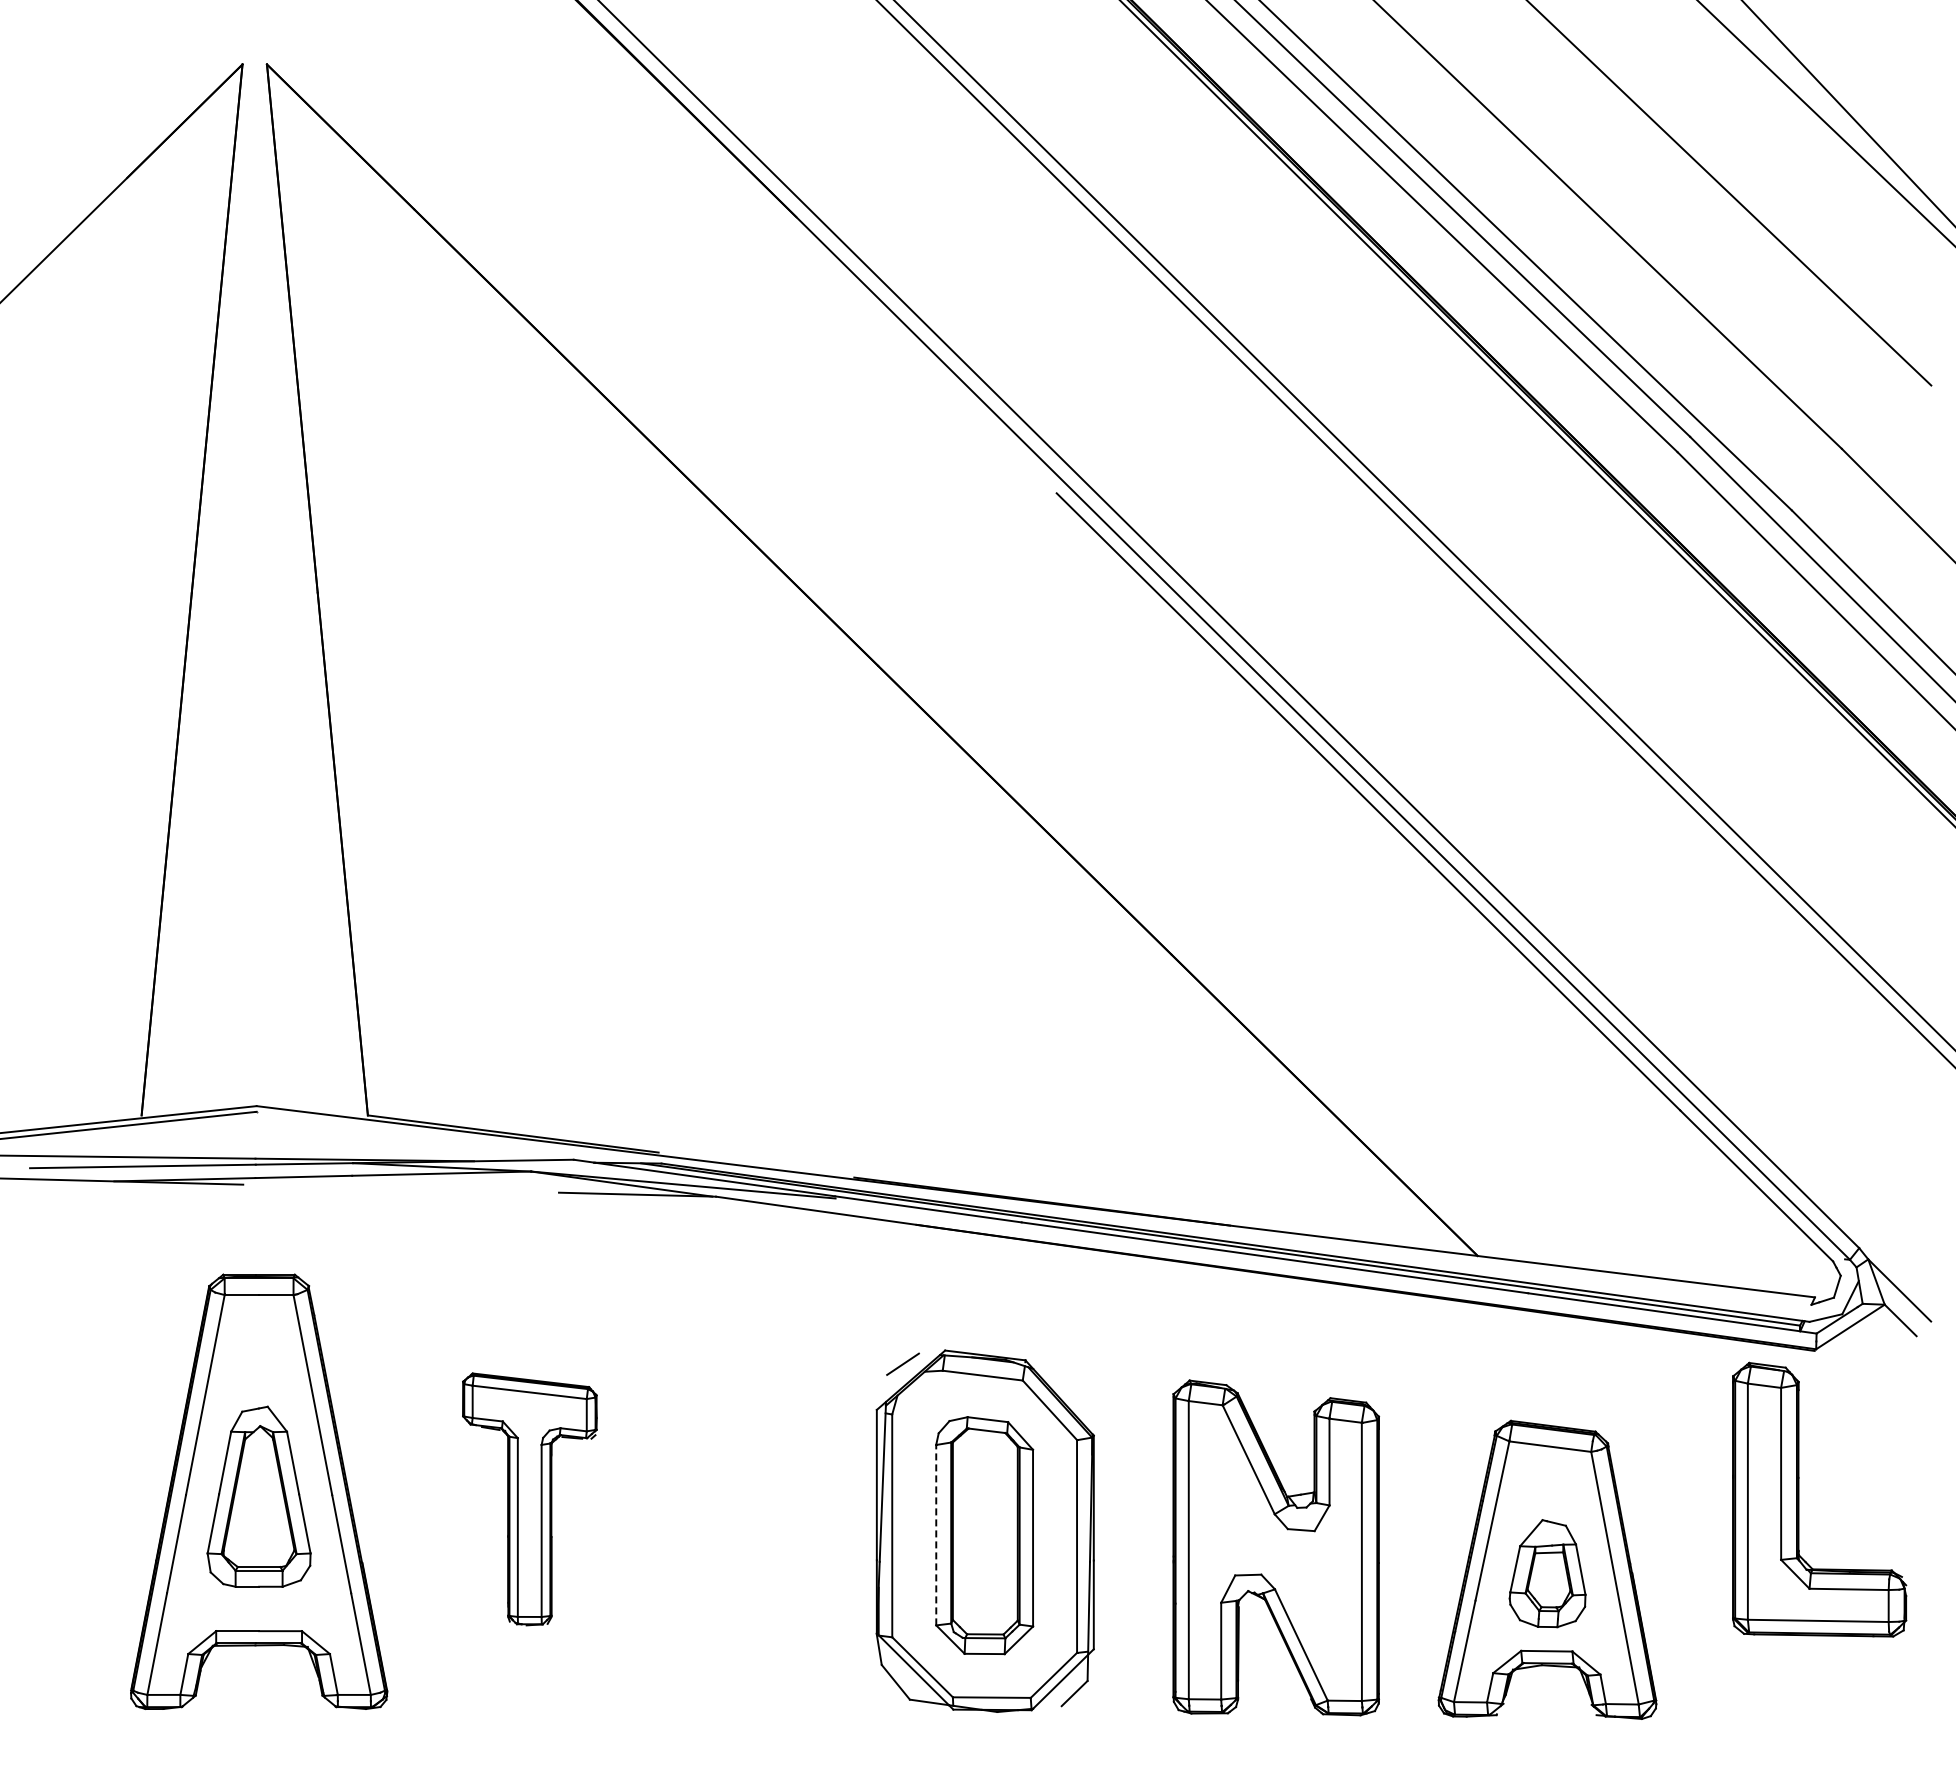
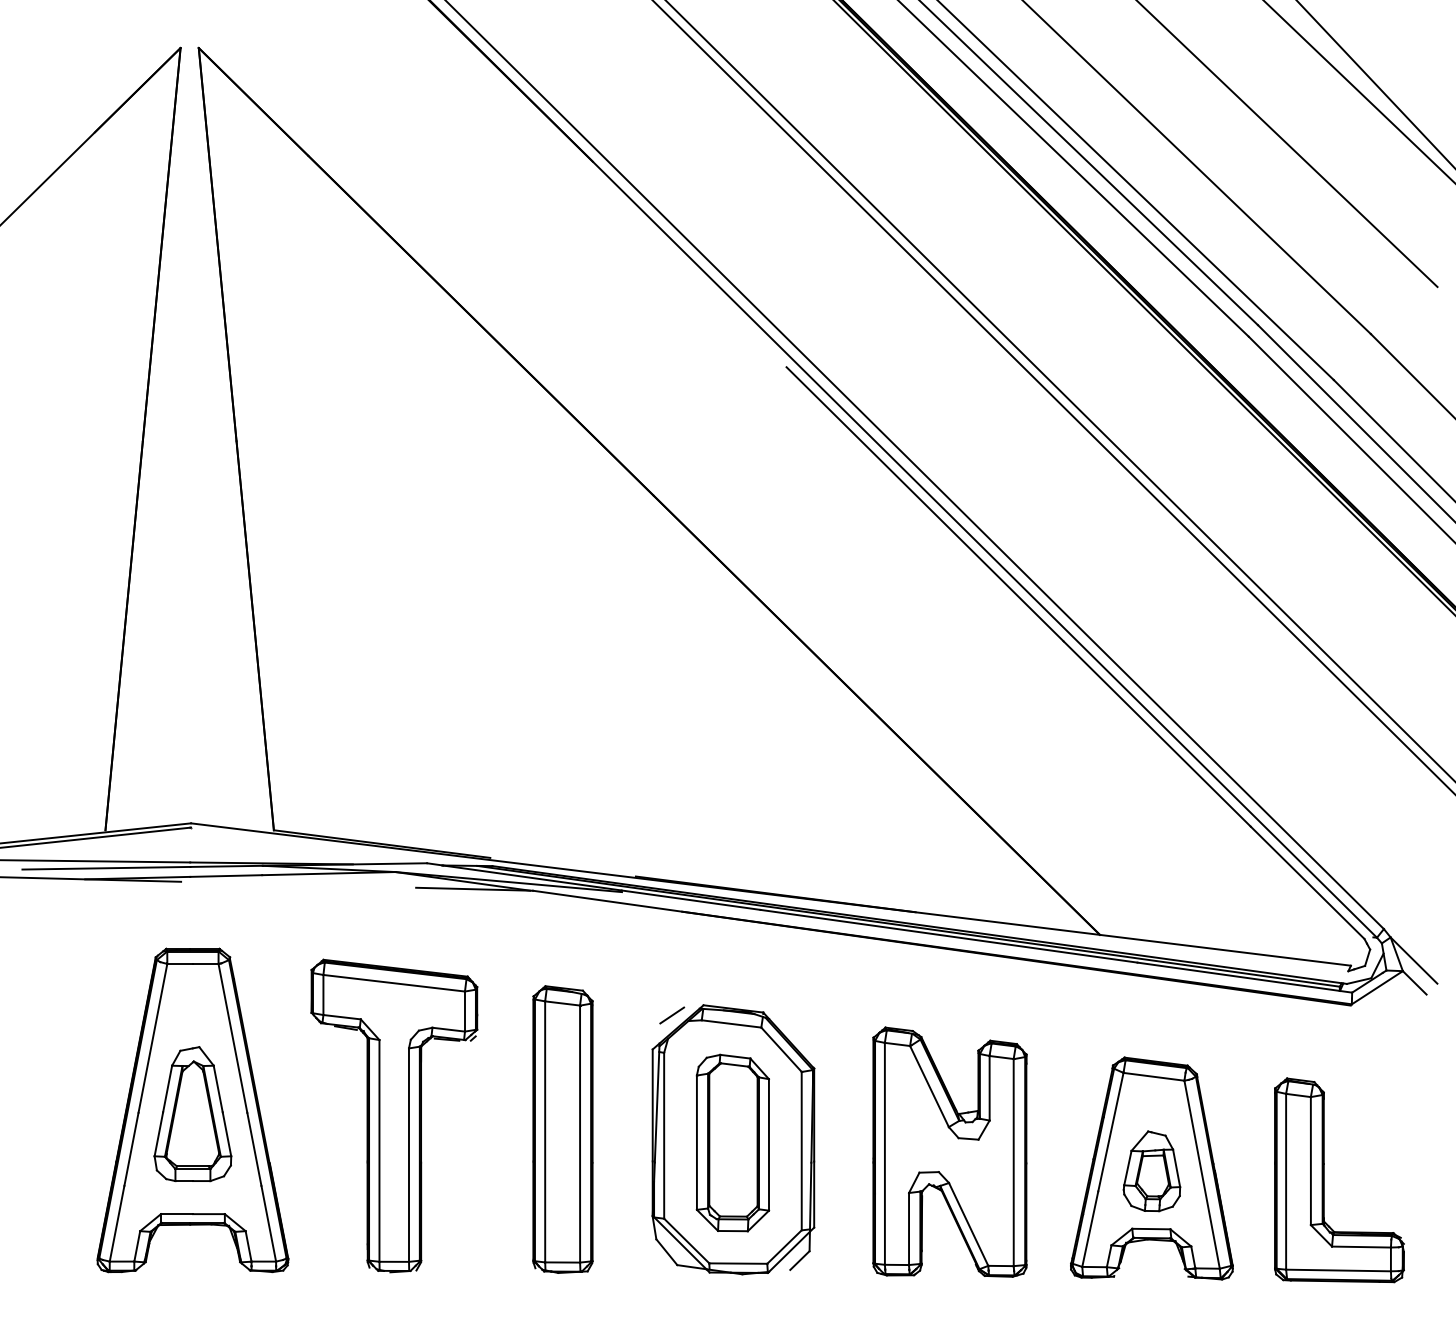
part: (529, 1499) -> (394, 1116), size x1.67
part: (1799, 1499) -> (1324, 1180), moved
part: (755, 1517) -> (562, 1129), added
line: (936, 1534) -> (697, 1142), dashed -> solid

